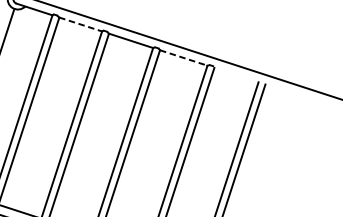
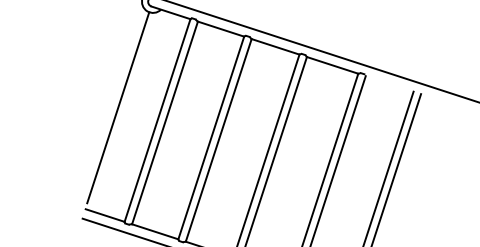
line: (81, 24) -> (221, 29), dashed -> solid
line: (184, 58) -> (333, 65), dashed -> solid

